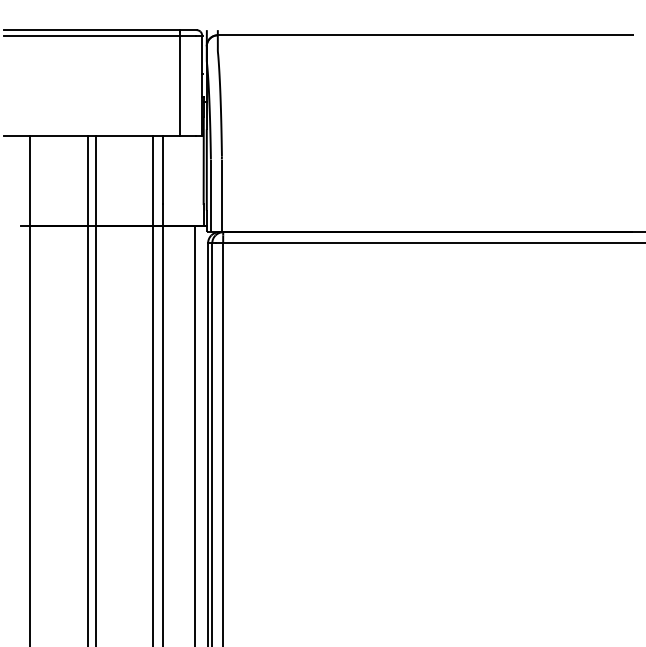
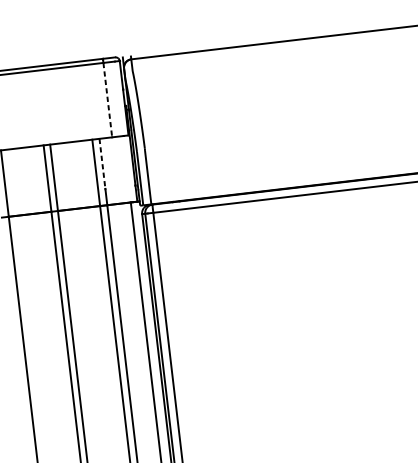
line: (180, 86) -> (108, 100), solid -> dashed
line: (163, 170) -> (102, 164), solid -> dashed

